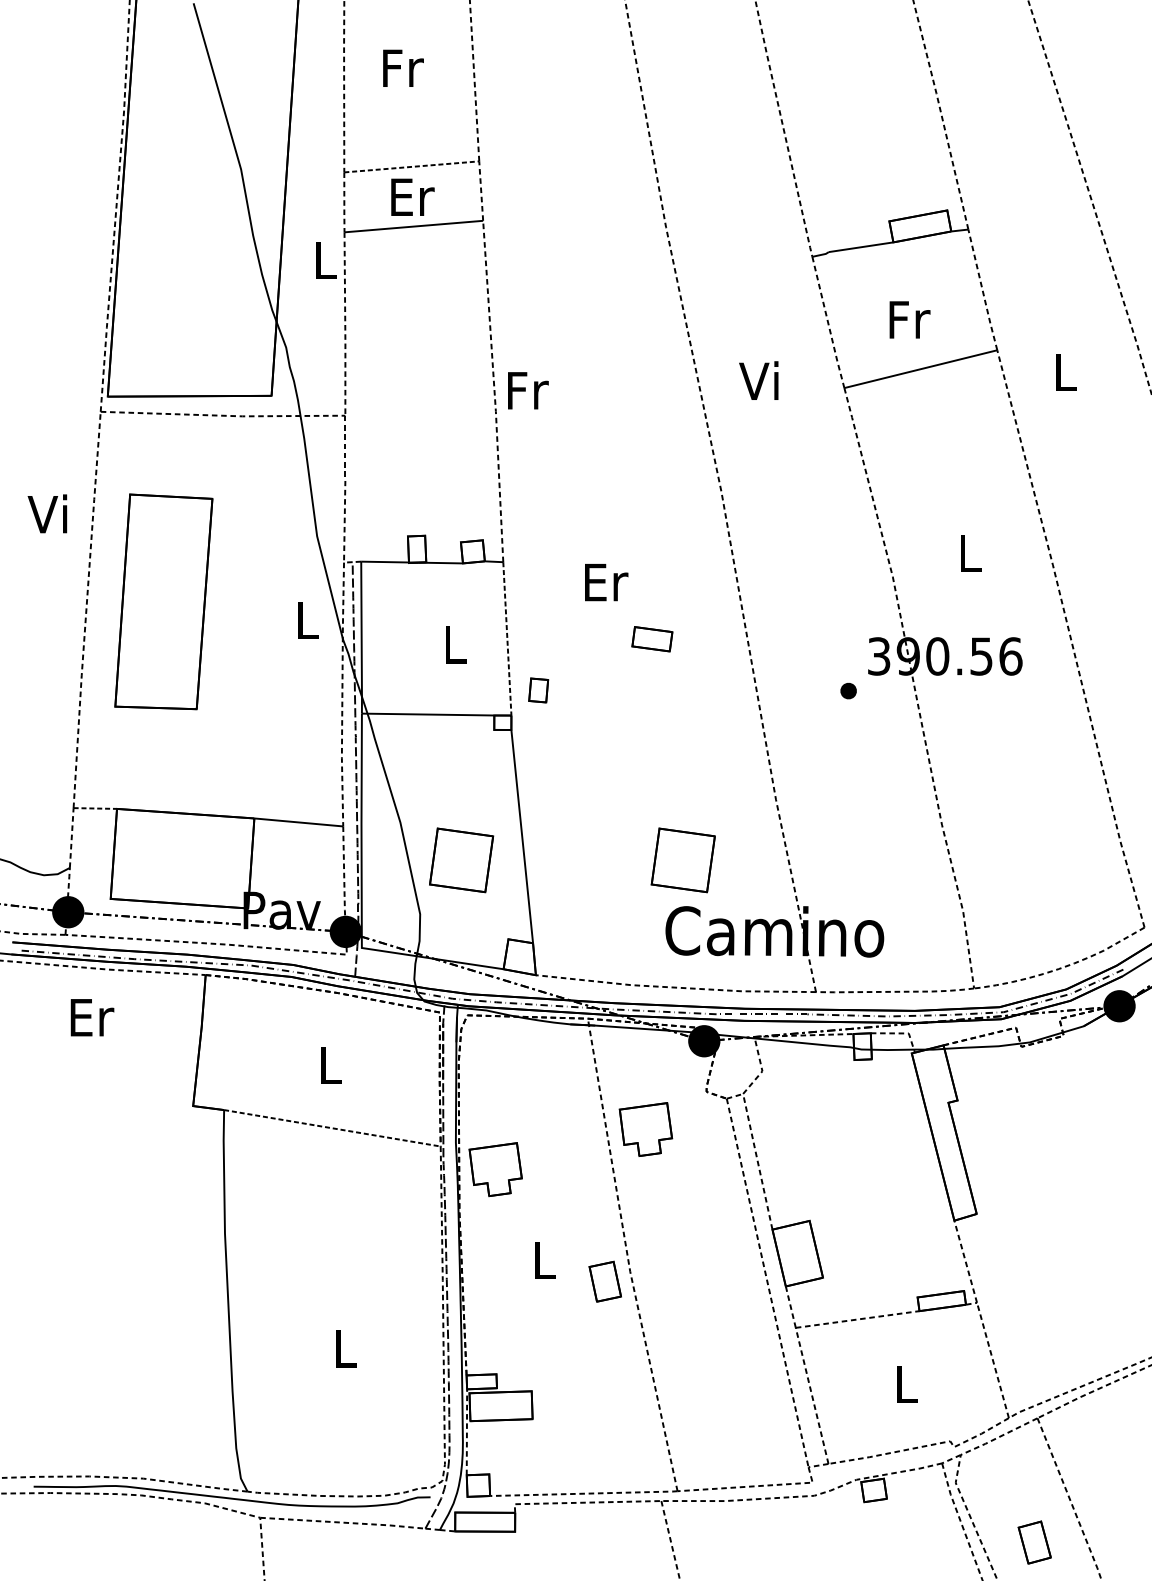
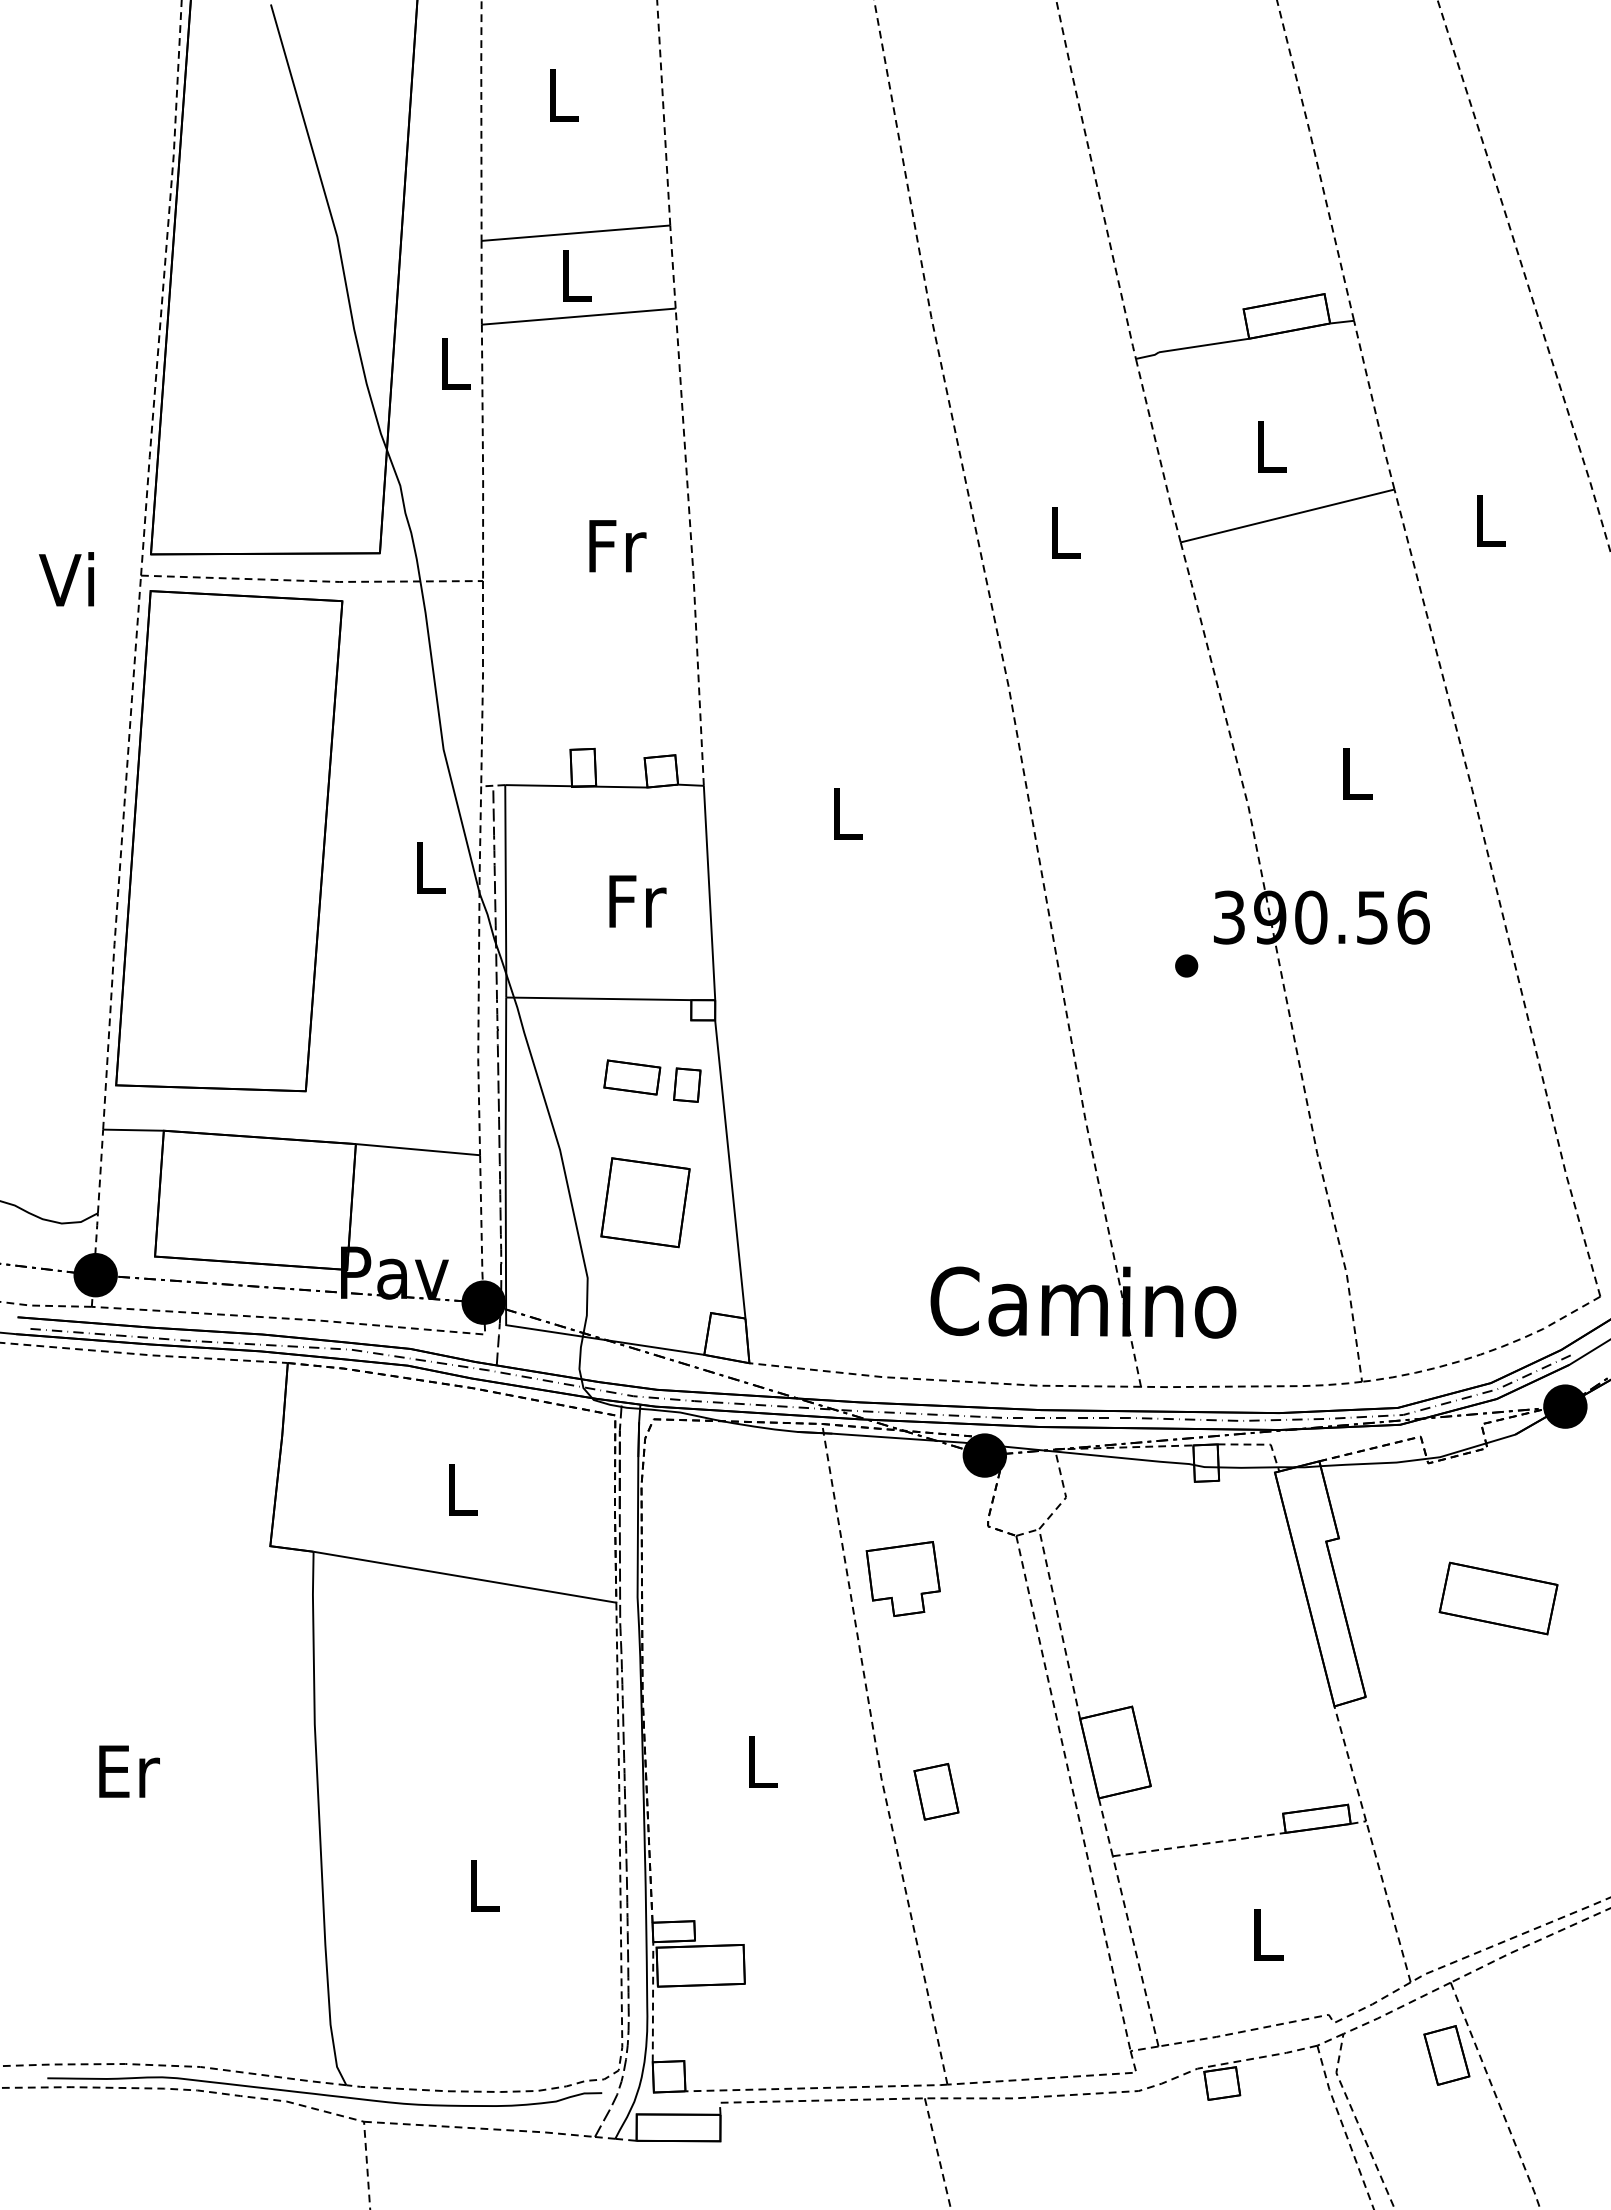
text: (402, 68) -> (563, 95), Fr -> L
line: (411, 167) -> (575, 233), dashed -> solid
text: (412, 197) -> (577, 275), Er -> L
text: (910, 320) -> (1272, 447), Fr -> L
text: (758, 380) -> (1060, 531), Vi -> L
text: (528, 391) -> (617, 546), moved
text: (47, 514) -> (66, 579), moved
text: (606, 582) -> (848, 814), Er -> L
part: (163, 602) -> (229, 841), size x1.67
line: (507, 639) -> (709, 893), dashed -> solid
part: (652, 639) -> (632, 1077), moved
text: (455, 644) -> (637, 901), L -> Fr
part: (538, 690) -> (687, 1084), moved
line: (96, 808) -> (134, 1130), dashed -> solid
part: (683, 860) -> (955, 1202), removed
text: (92, 1017) -> (129, 1771), moved
line: (332, 1128) -> (464, 1577), dashed -> solid
part: (1071, 1143) -> (1498, 1598), added
part: (495, 1169) -> (692, 1634), removed
part: (605, 1281) -> (936, 1791), moved
part: (1034, 1542) -> (1446, 2055), moved

